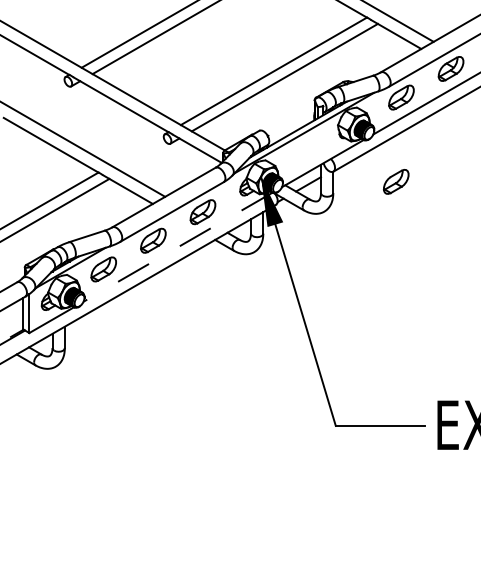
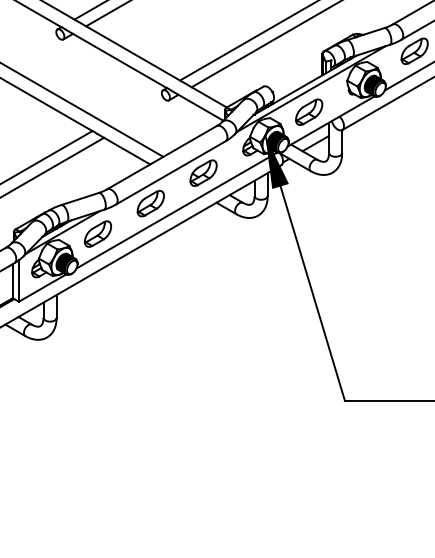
part: (396, 181) -> (309, 111), moved
line: (177, 247) -> (176, 210), dashed -> solid

